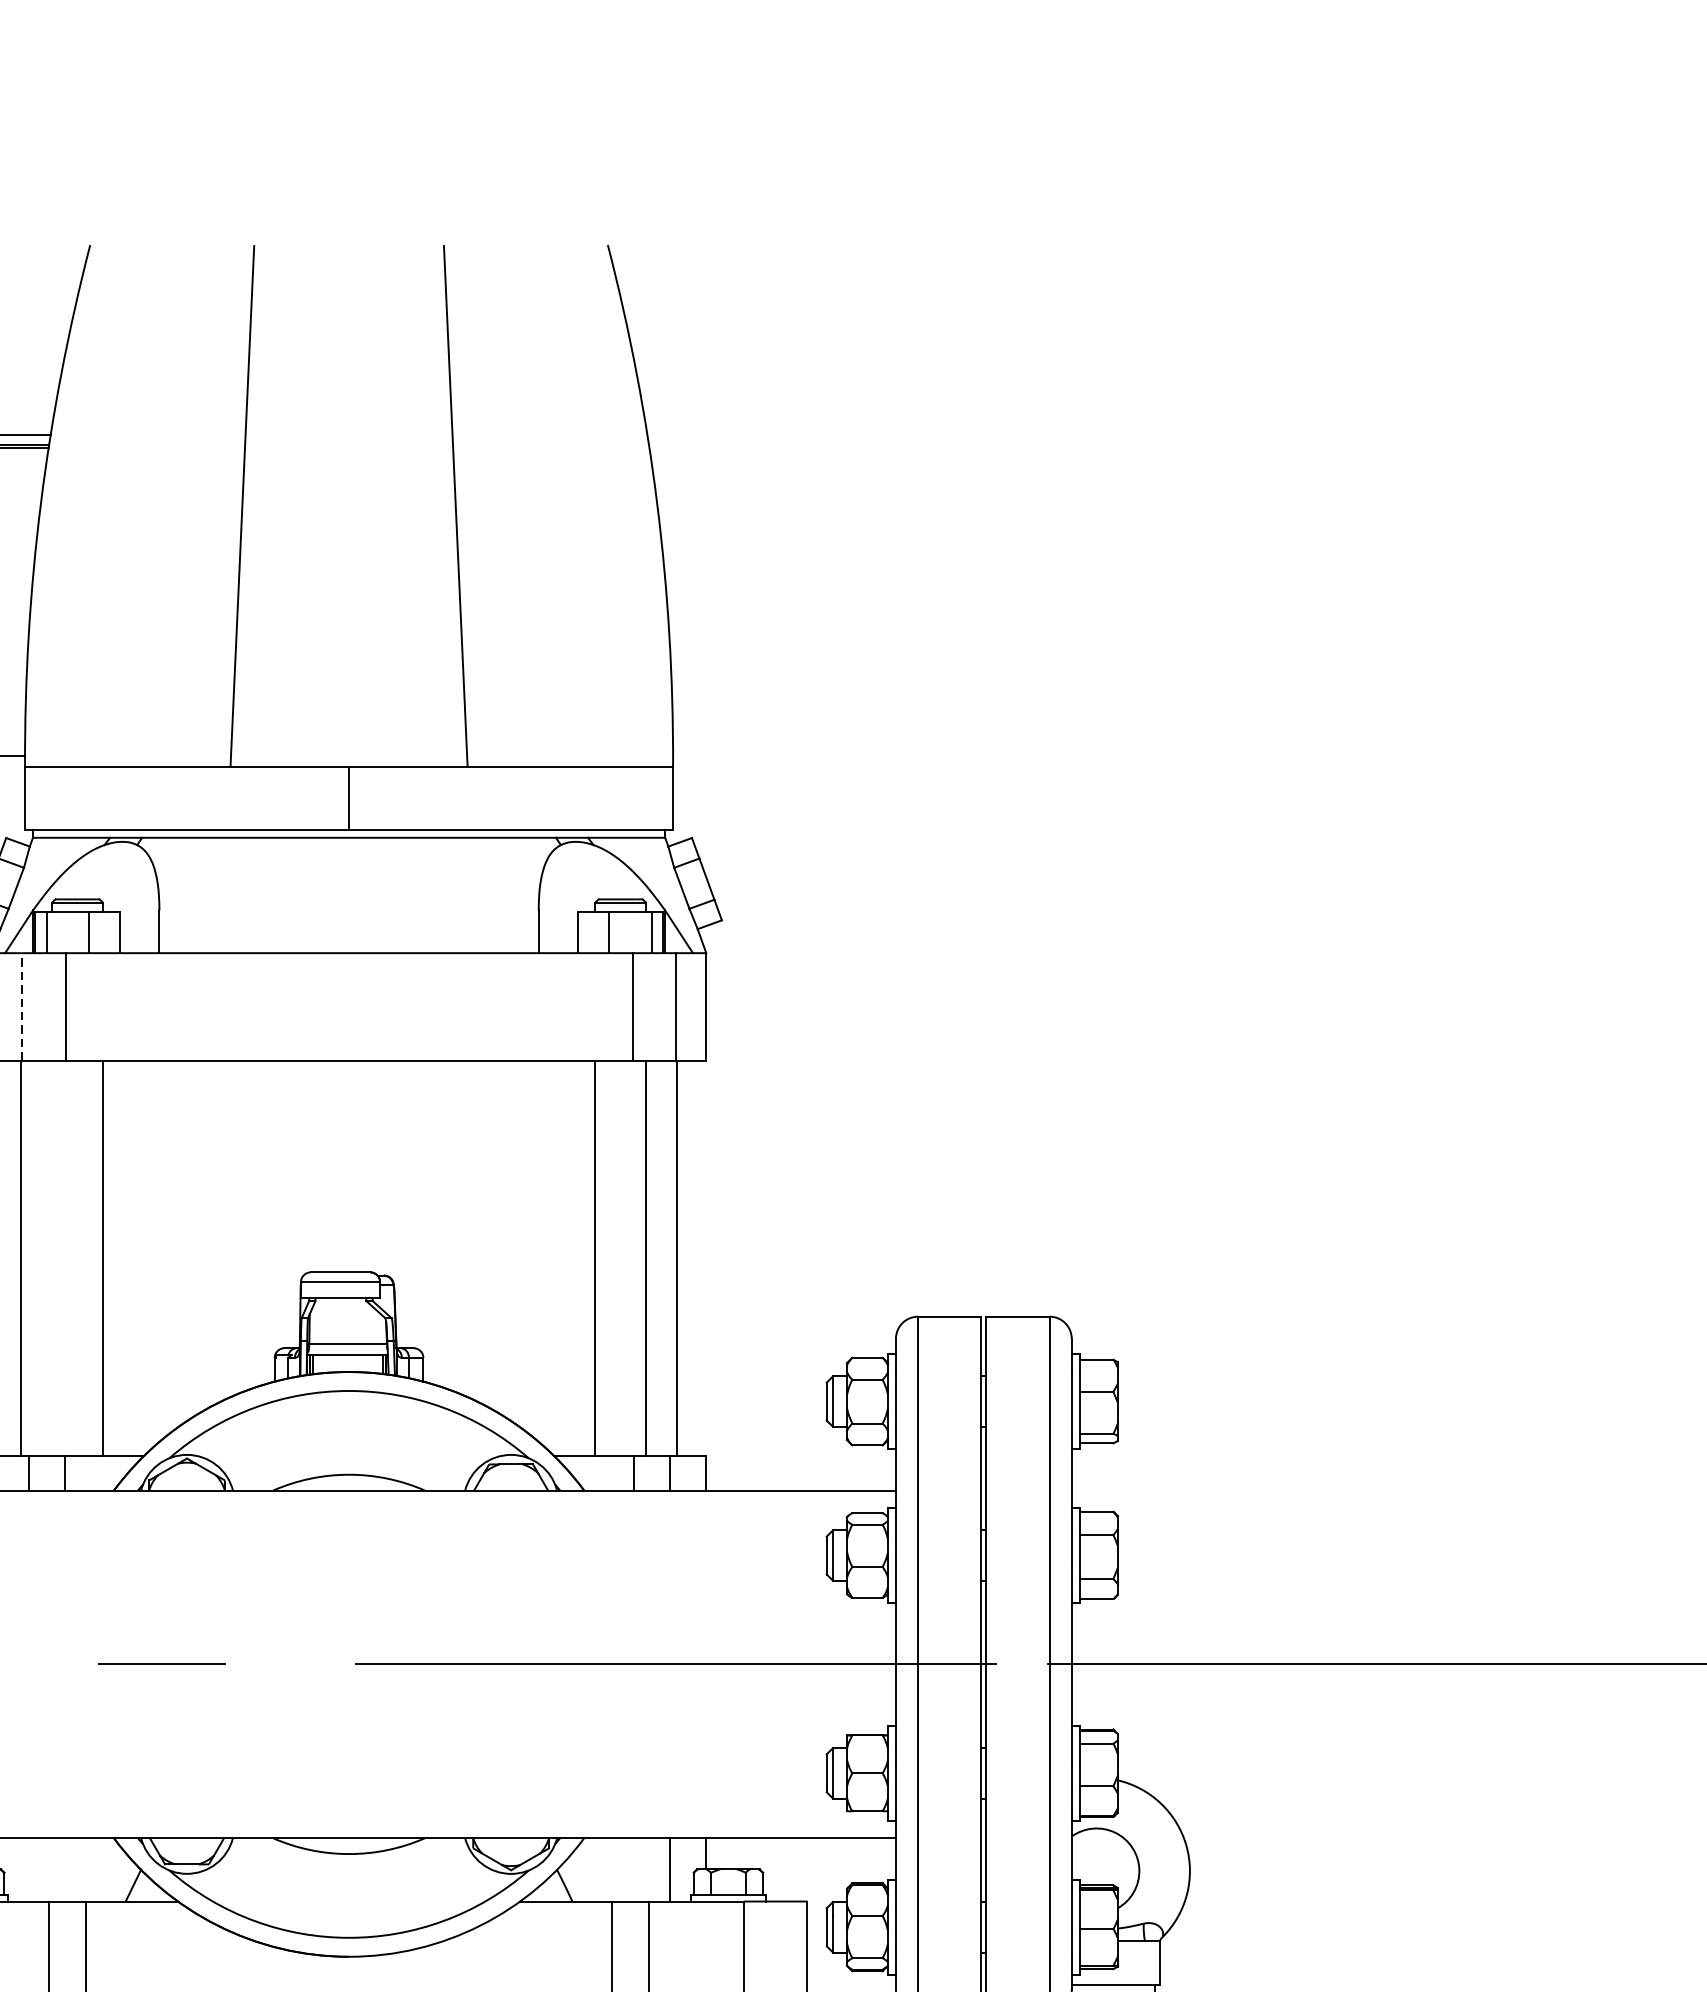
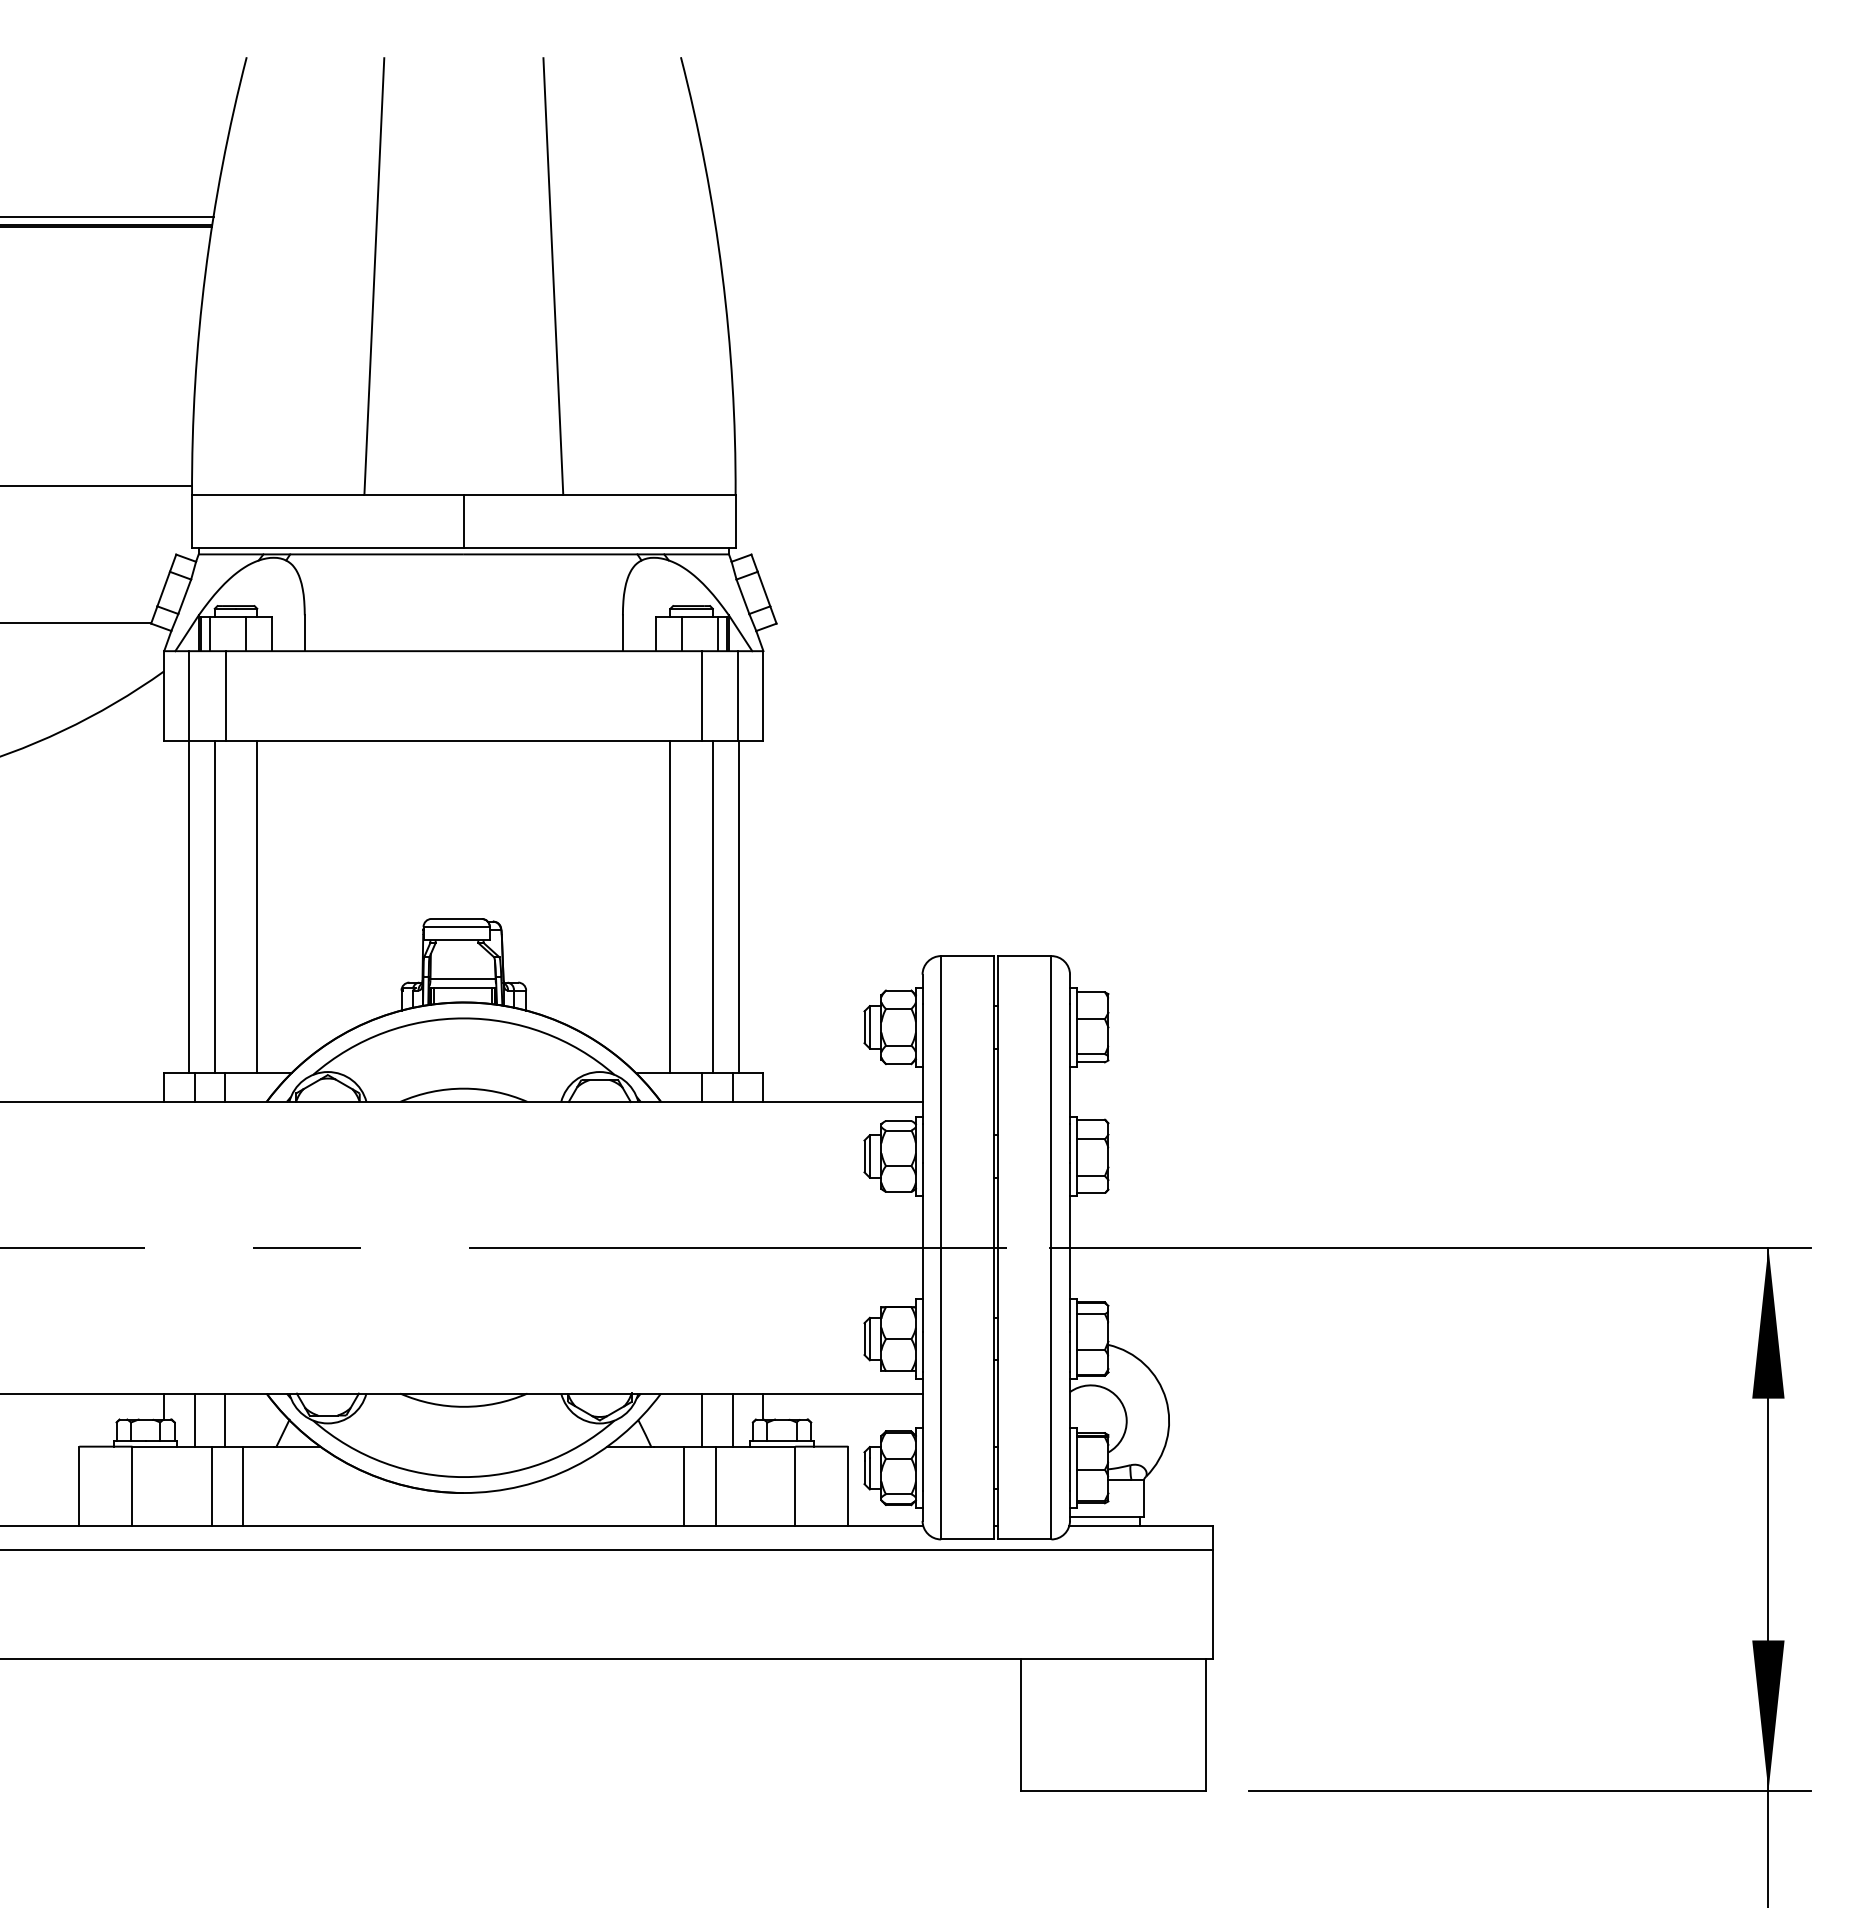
line: (22, 1006) -> (189, 695), dashed -> solid
line: (51, 1257) -> (214, 906), added
line: (27, 1869) -> (194, 1419), added
line: (64, 1869) -> (225, 1419), added
line: (633, 1869) -> (702, 1419), added

